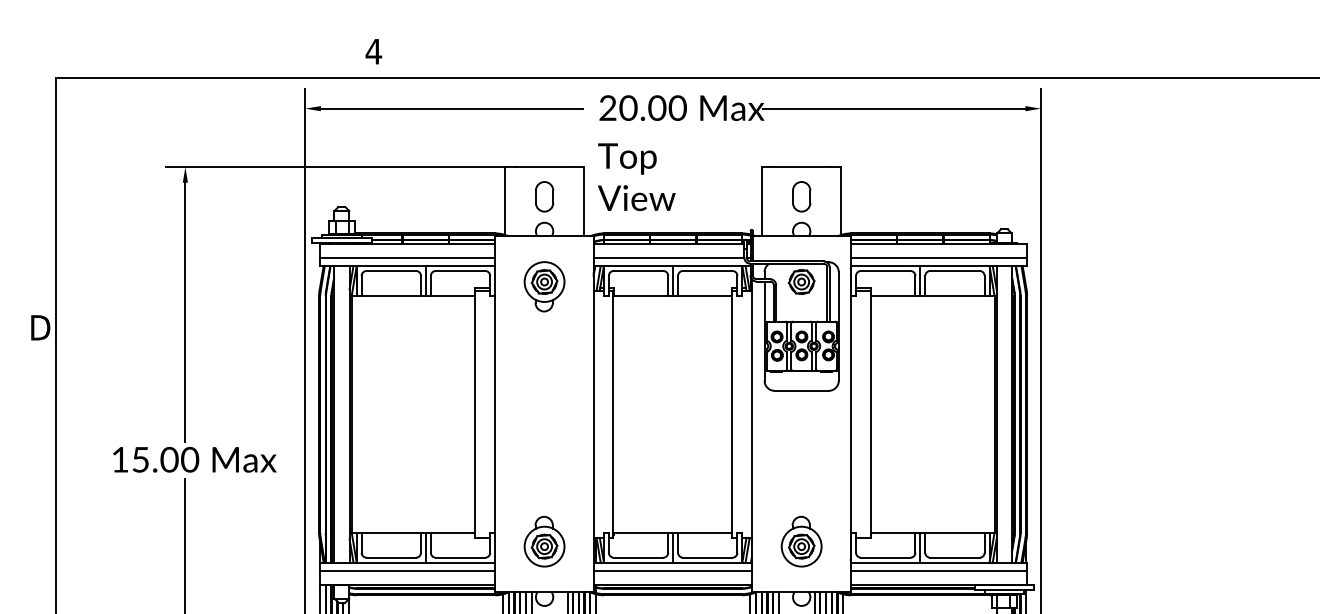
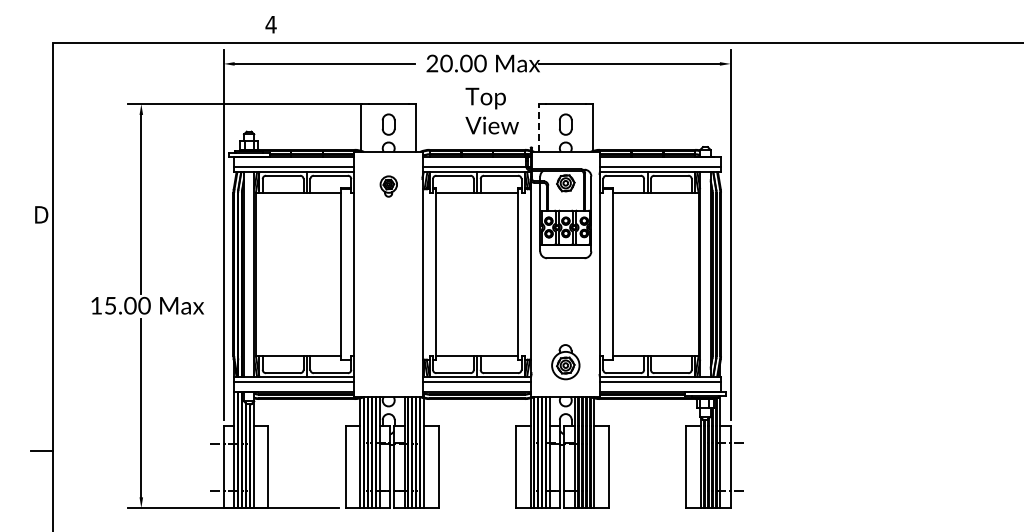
text: (635, 176) -> (491, 110), moved
line: (762, 202) -> (538, 128), solid -> dashed
part: (544, 286) -> (388, 186), size x0.6
part: (544, 542) -> (388, 362), removed

